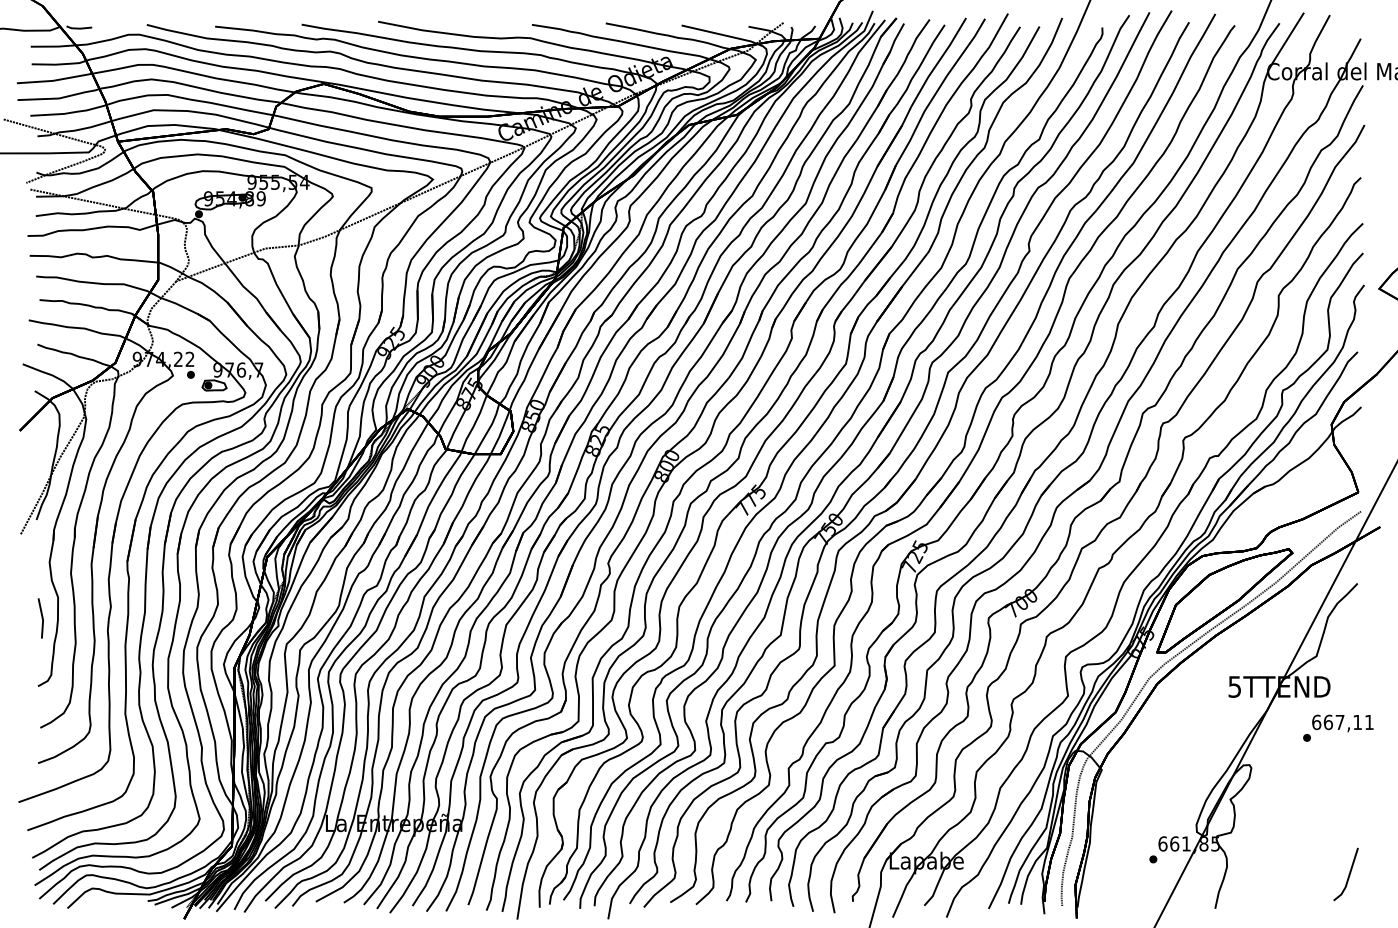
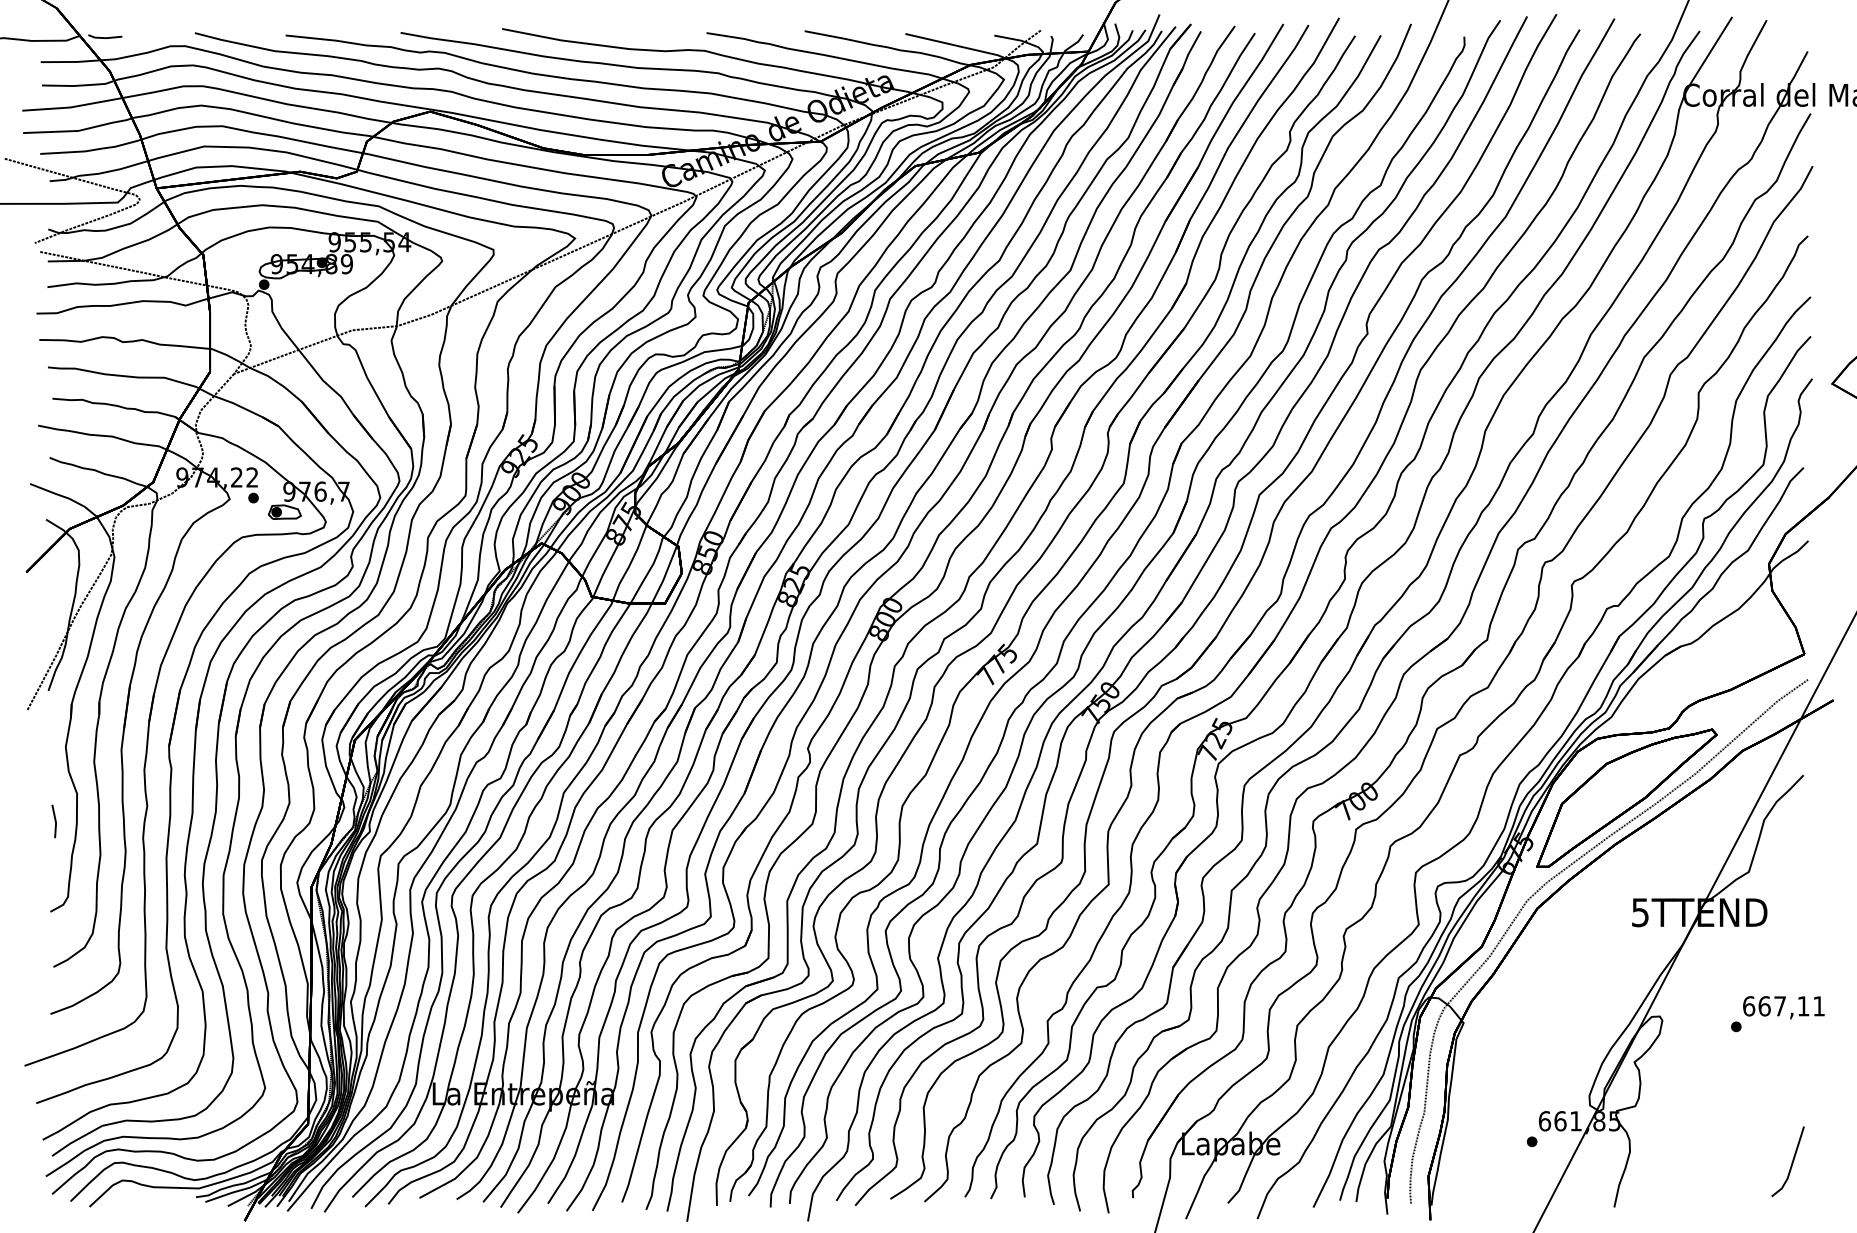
part: (40, 617) -> (53, 820), size x0.62
text: (1338, 727) -> (1778, 1013), moved

